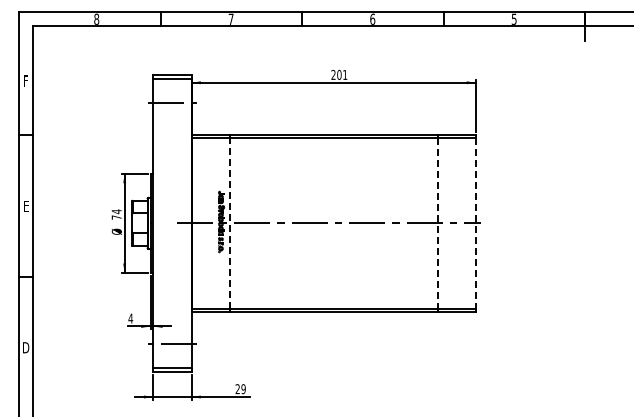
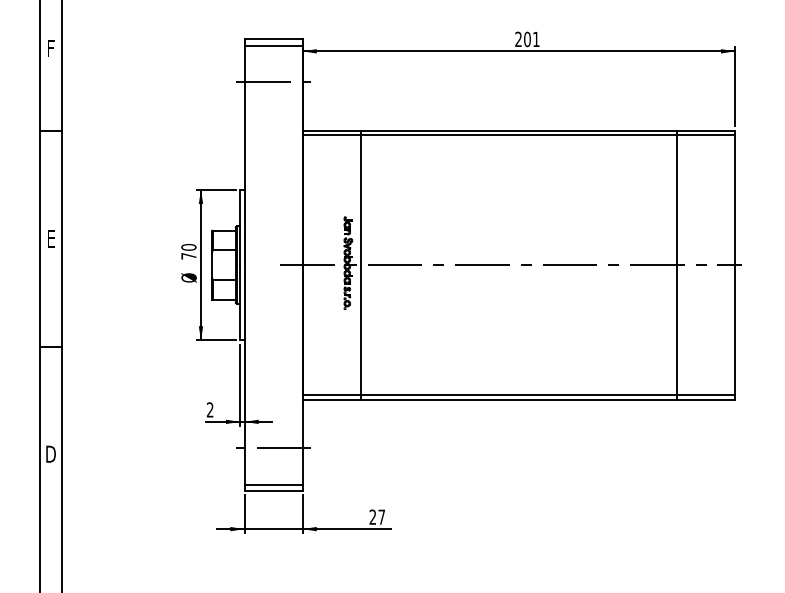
text: (116, 211) -> (188, 247), 74 -> 70
line: (229, 223) -> (360, 265), dashed -> solid
line: (437, 223) -> (676, 265), dashed -> solid
line: (476, 223) -> (735, 265), dashed -> solid
text: (130, 318) -> (209, 409), 4 -> 2
text: (243, 389) -> (381, 517), 29 -> 27

